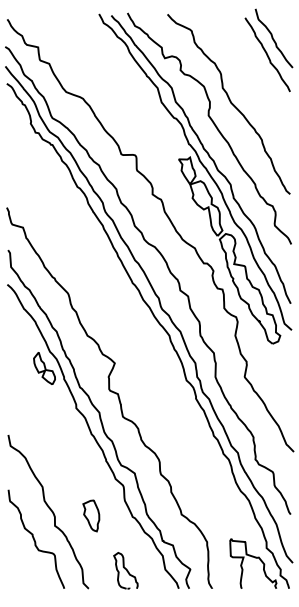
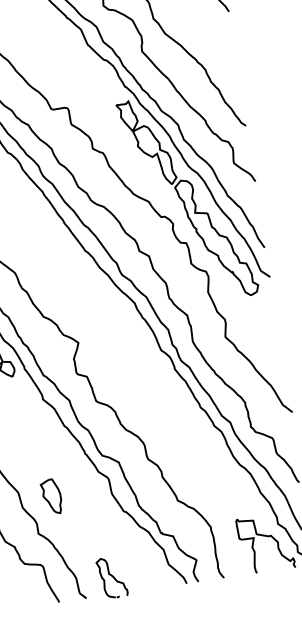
part: (91, 515) -> (51, 496), moved
part: (125, 570) -> (111, 577), moved

